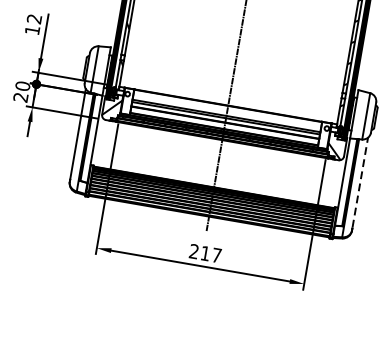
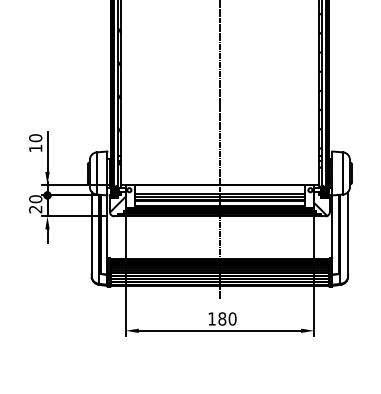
text: (34, 19) -> (35, 138), 12 -> 10
line: (360, 182) -> (348, 232), dashed -> solid
text: (205, 253) -> (222, 318), 217 -> 180

